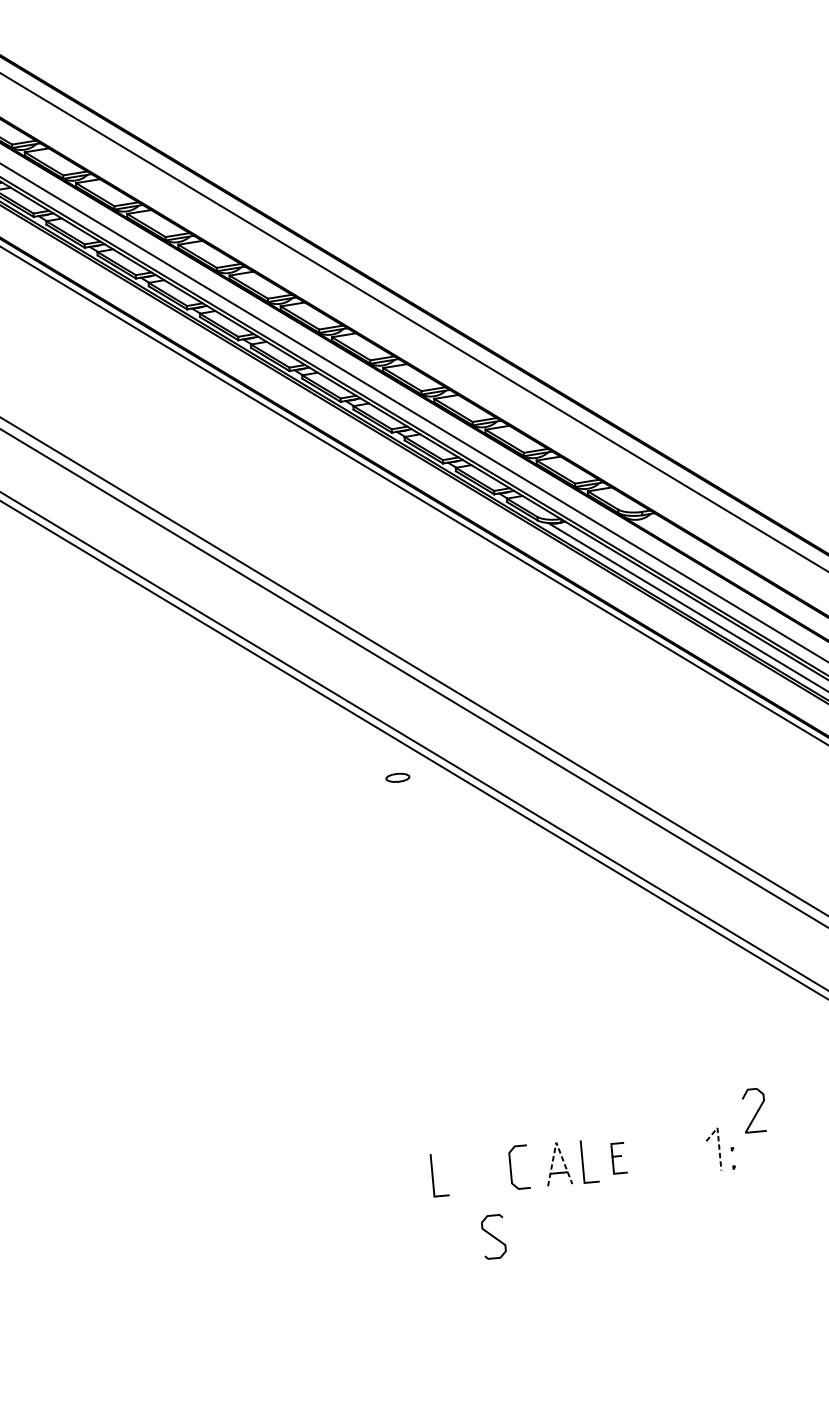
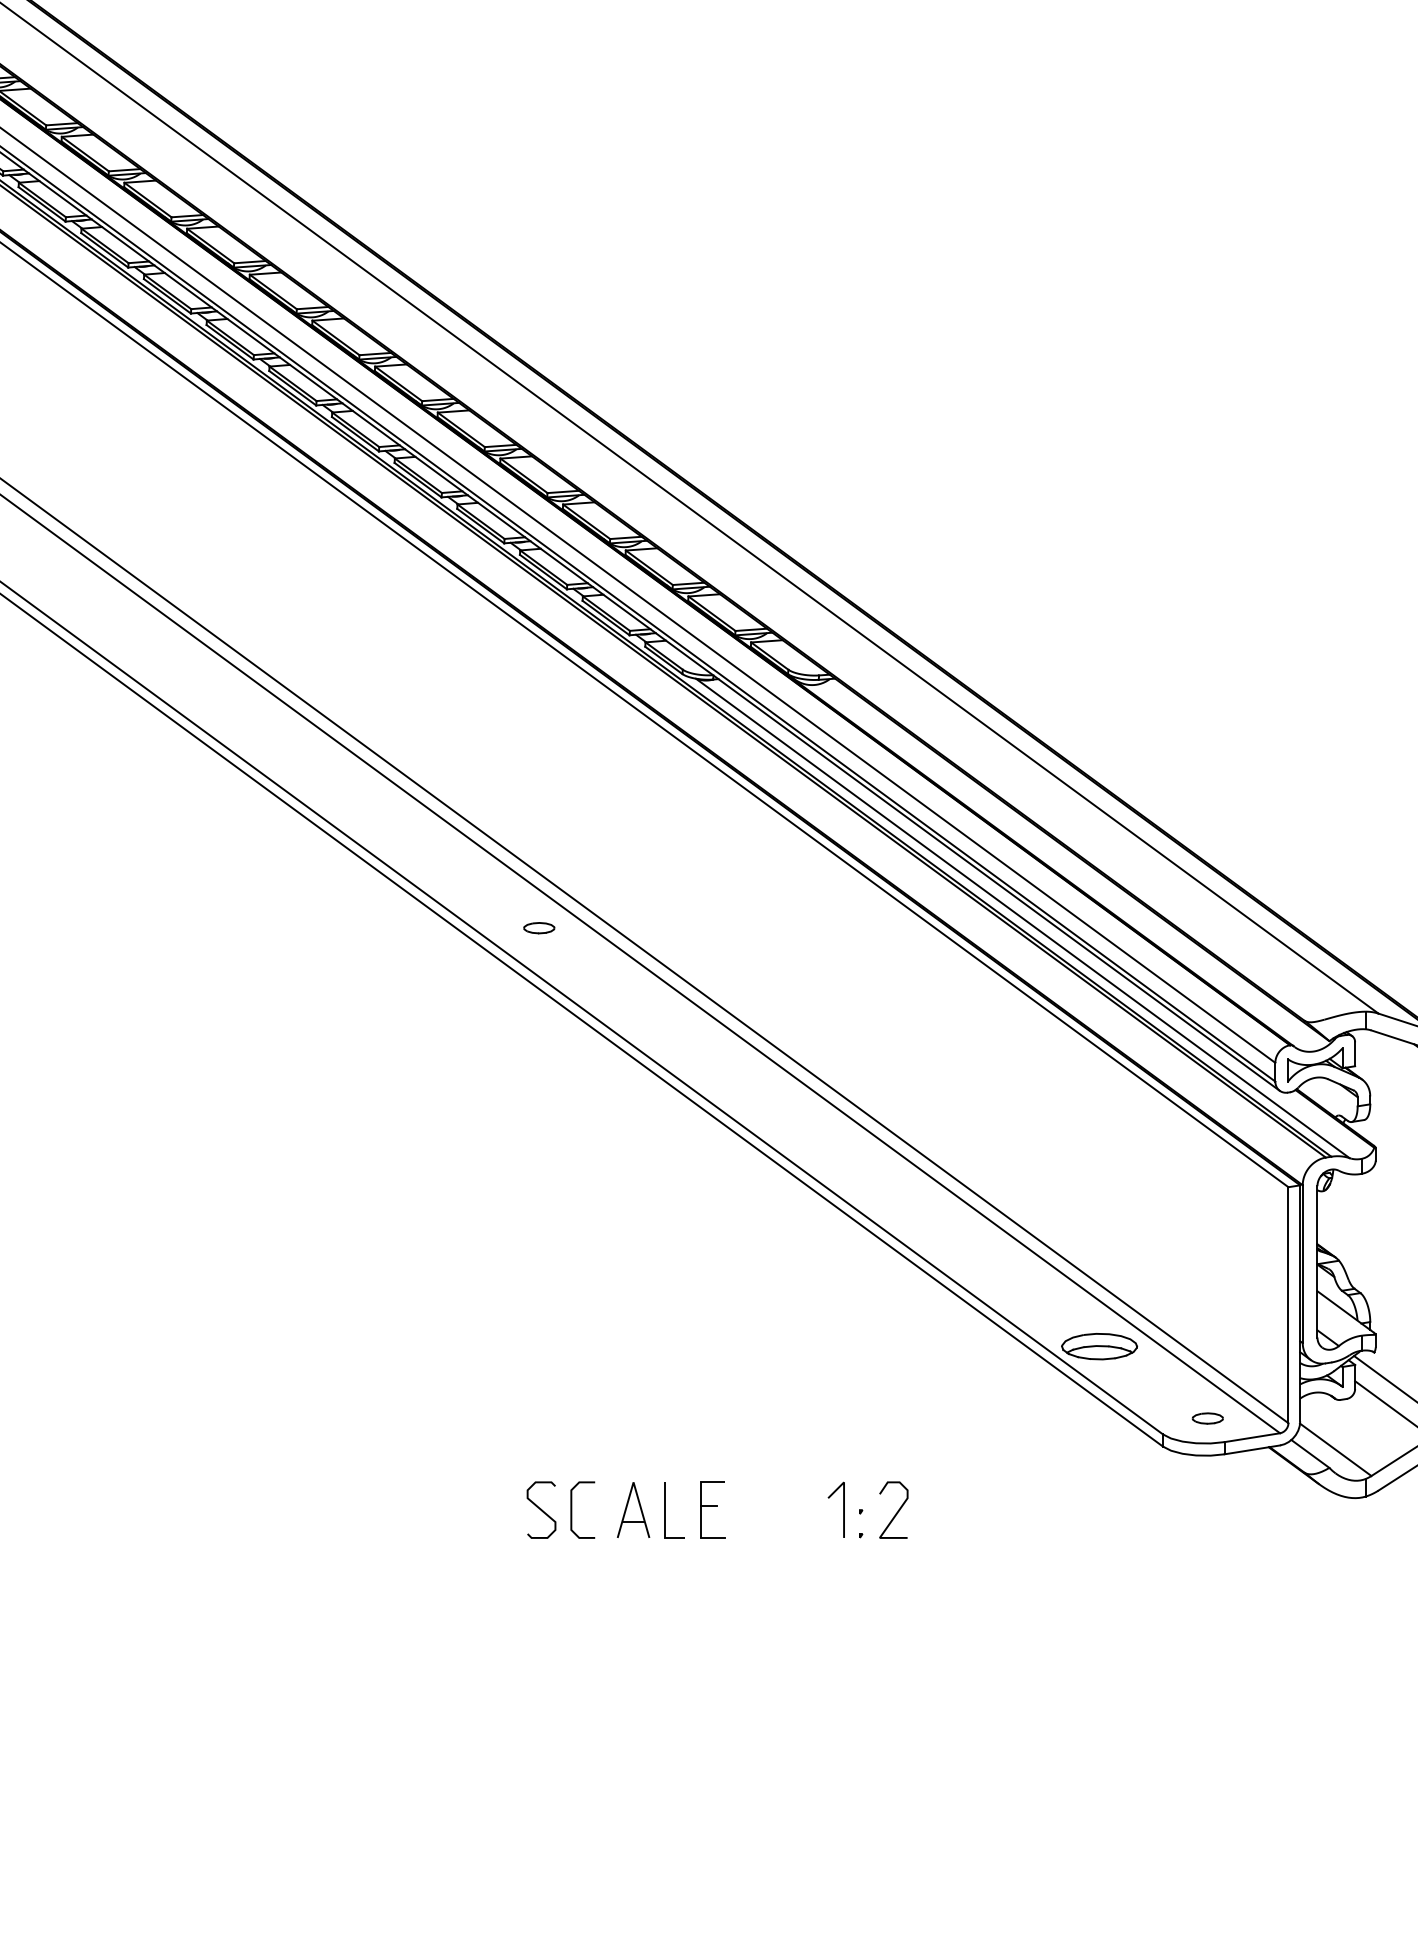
part: (398, 778) -> (539, 928), moved
curve: (757, 1110) -> (897, 1510), moved
line: (718, 1140) -> (844, 1498), dashed -> solid
line: (556, 1142) -> (633, 1482), dashed -> solid
part: (618, 1157) -> (712, 1509), size x1.43
line: (432, 1175) -> (469, 1510), removed
curve: (493, 1236) -> (541, 1509), moved

